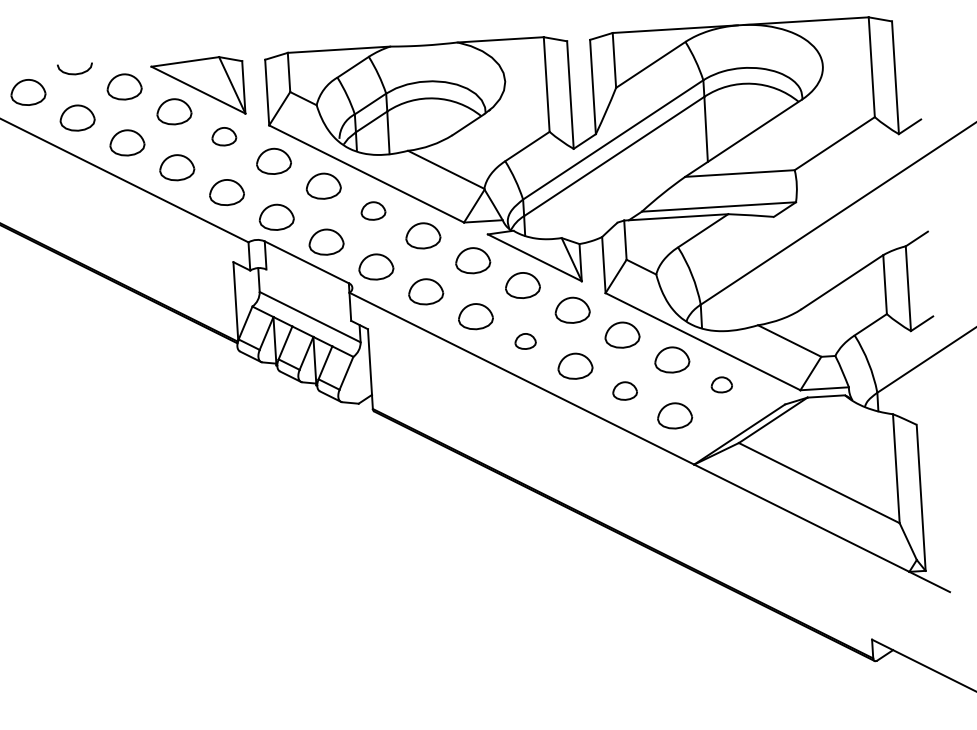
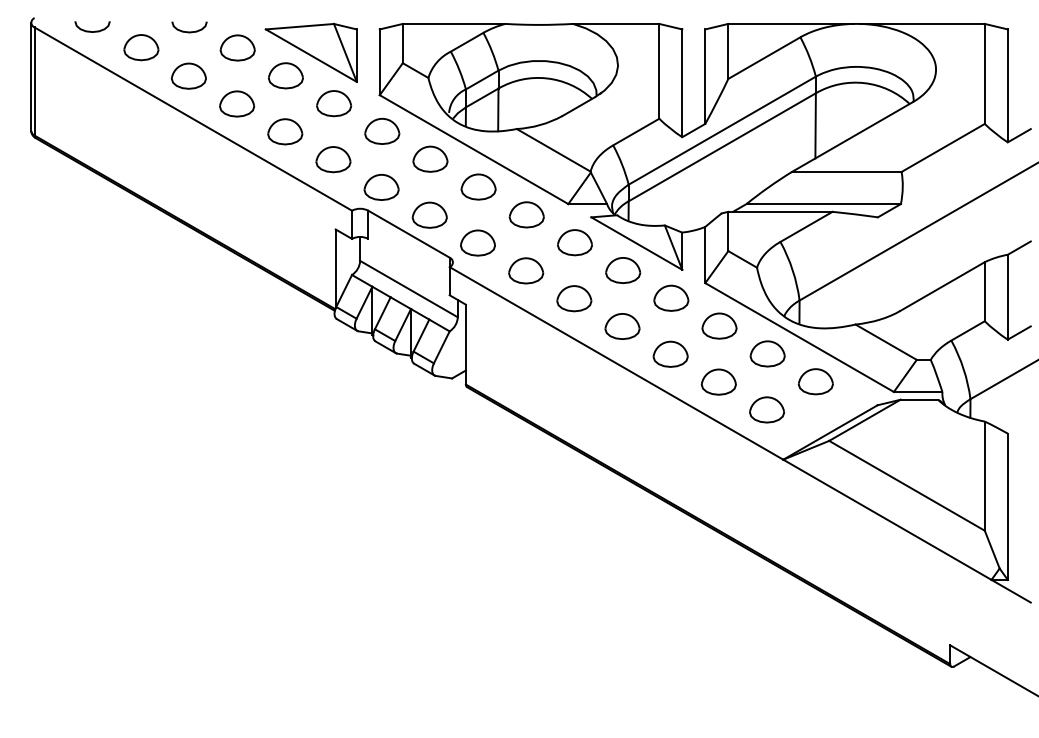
part: (224, 136) -> (334, 103), size x1.43
part: (373, 210) -> (478, 186), size x1.43
part: (525, 341) -> (622, 326), size x1.67
part: (721, 384) -> (815, 381), size x1.67
part: (624, 390) -> (718, 381), size x1.43

